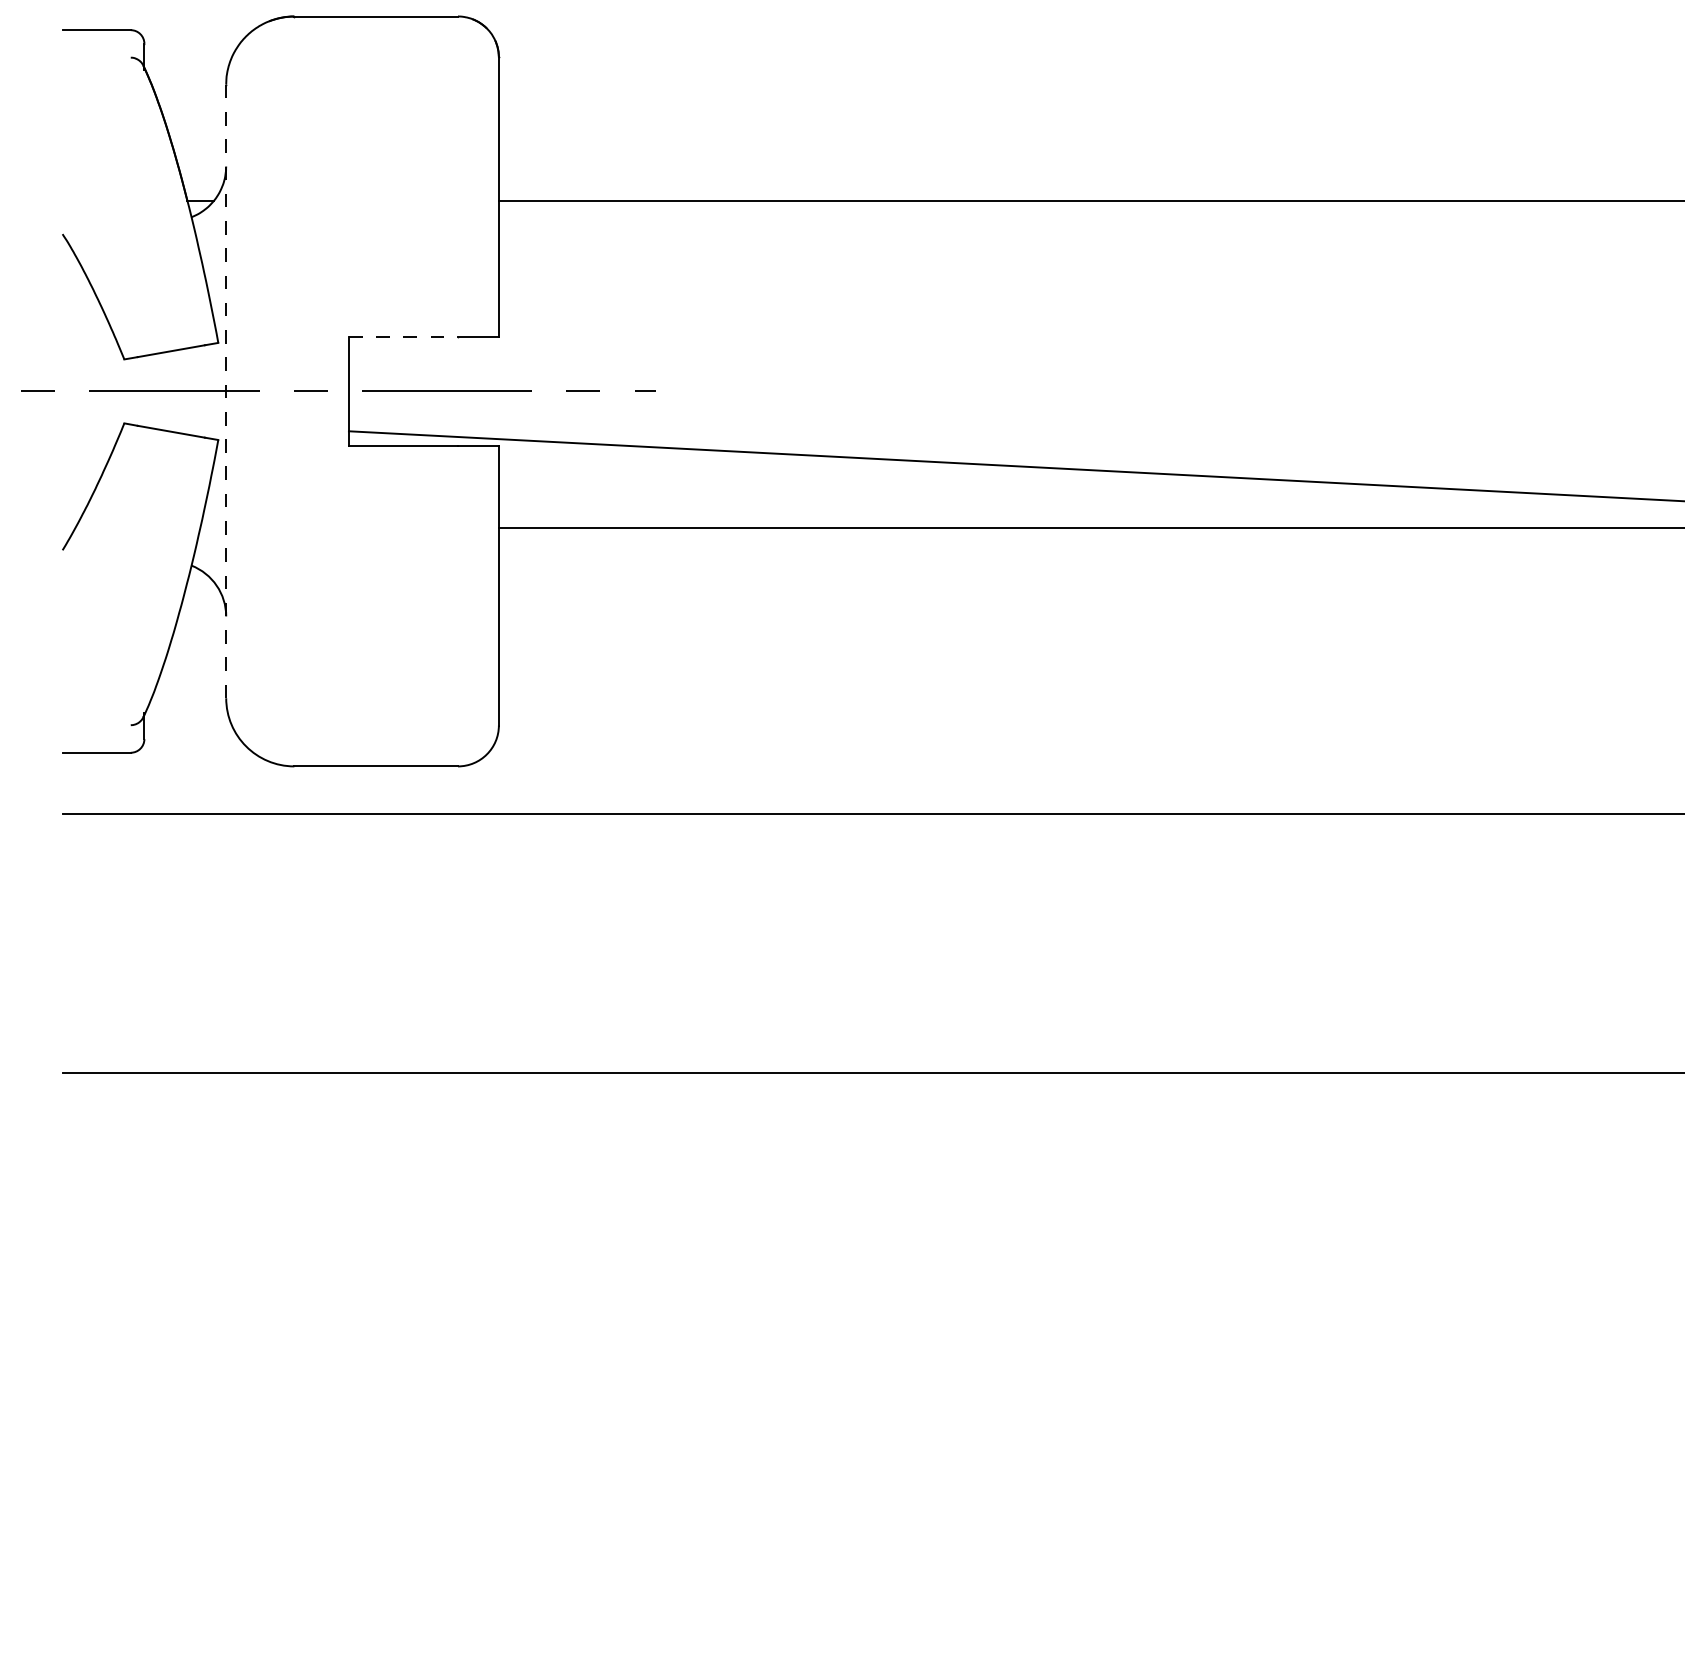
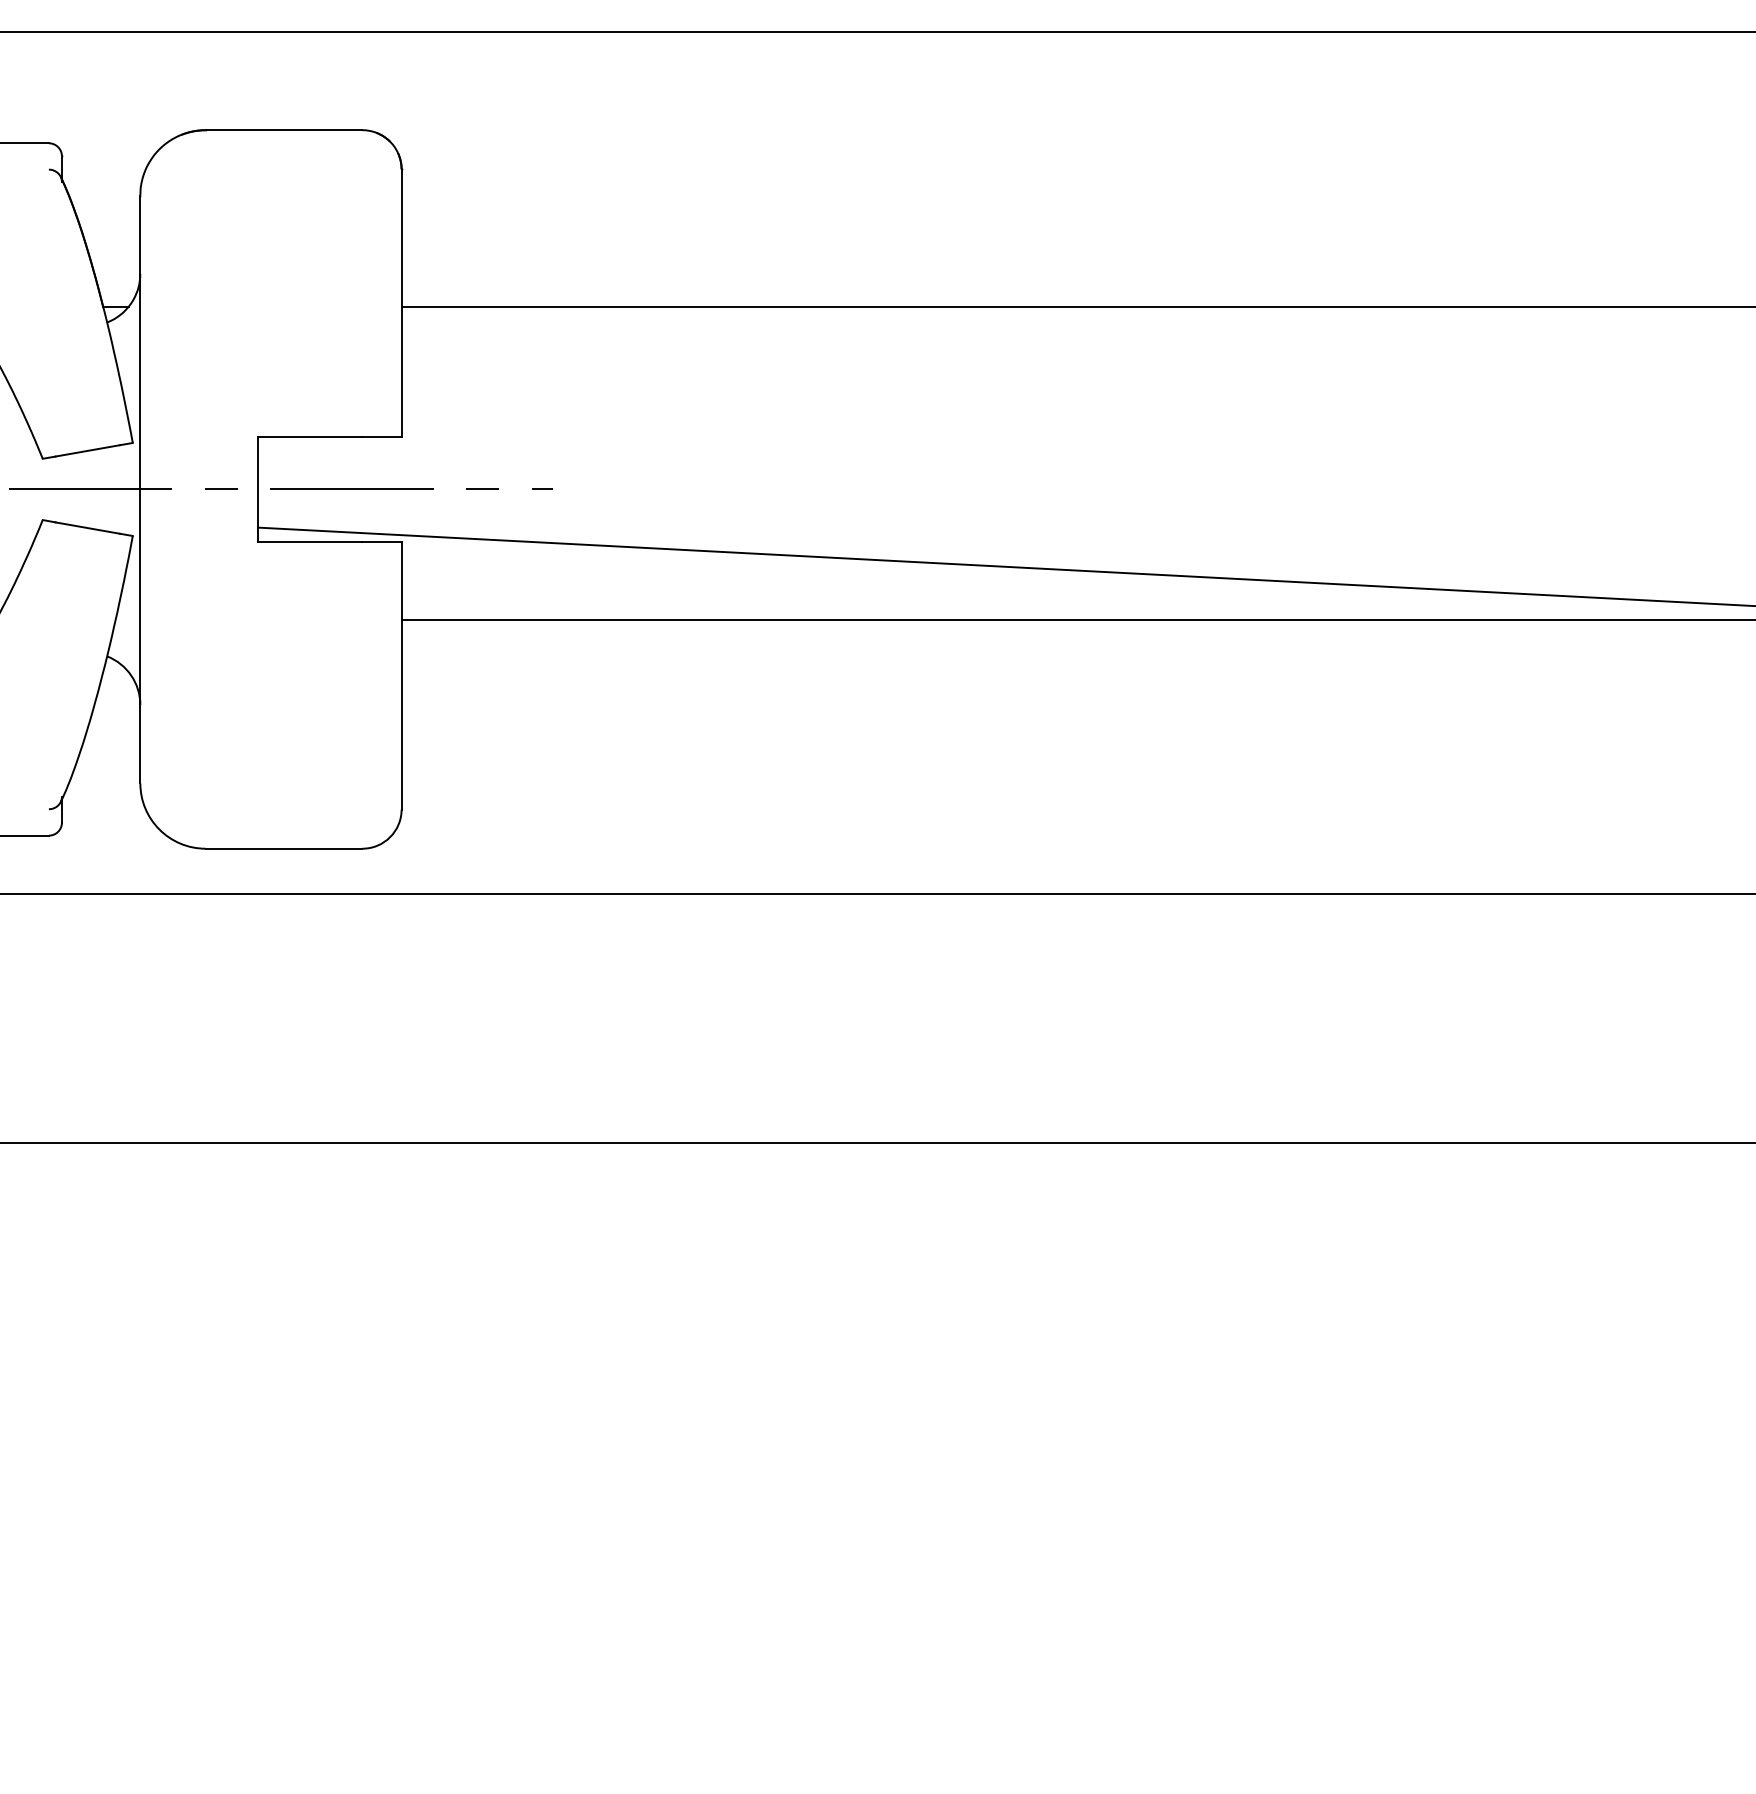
line: (403, 337) -> (310, 437), dashed -> solid
line: (226, 391) -> (140, 489), dashed -> solid

